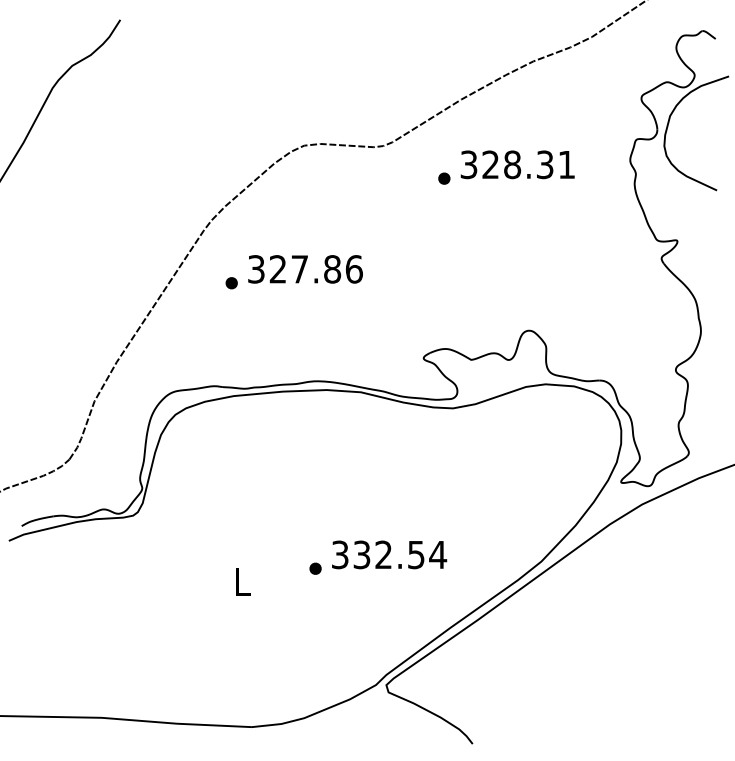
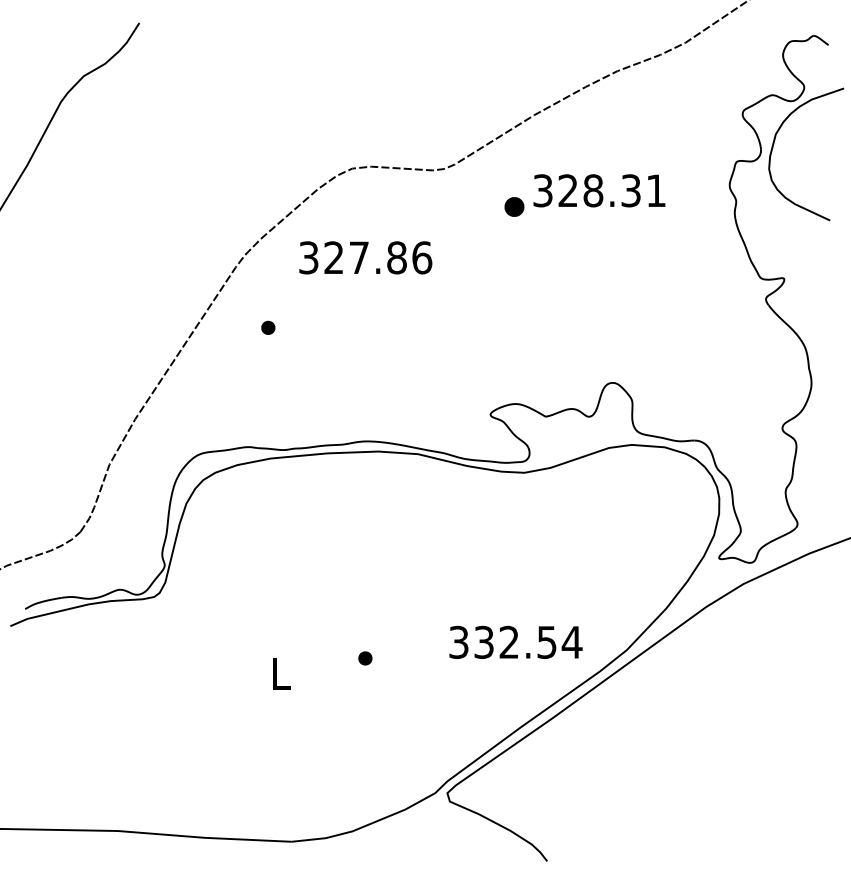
part: (444, 178) -> (514, 206), size x1.4
text: (305, 269) -> (365, 257), moved
text: (389, 554) -> (515, 641), moved

